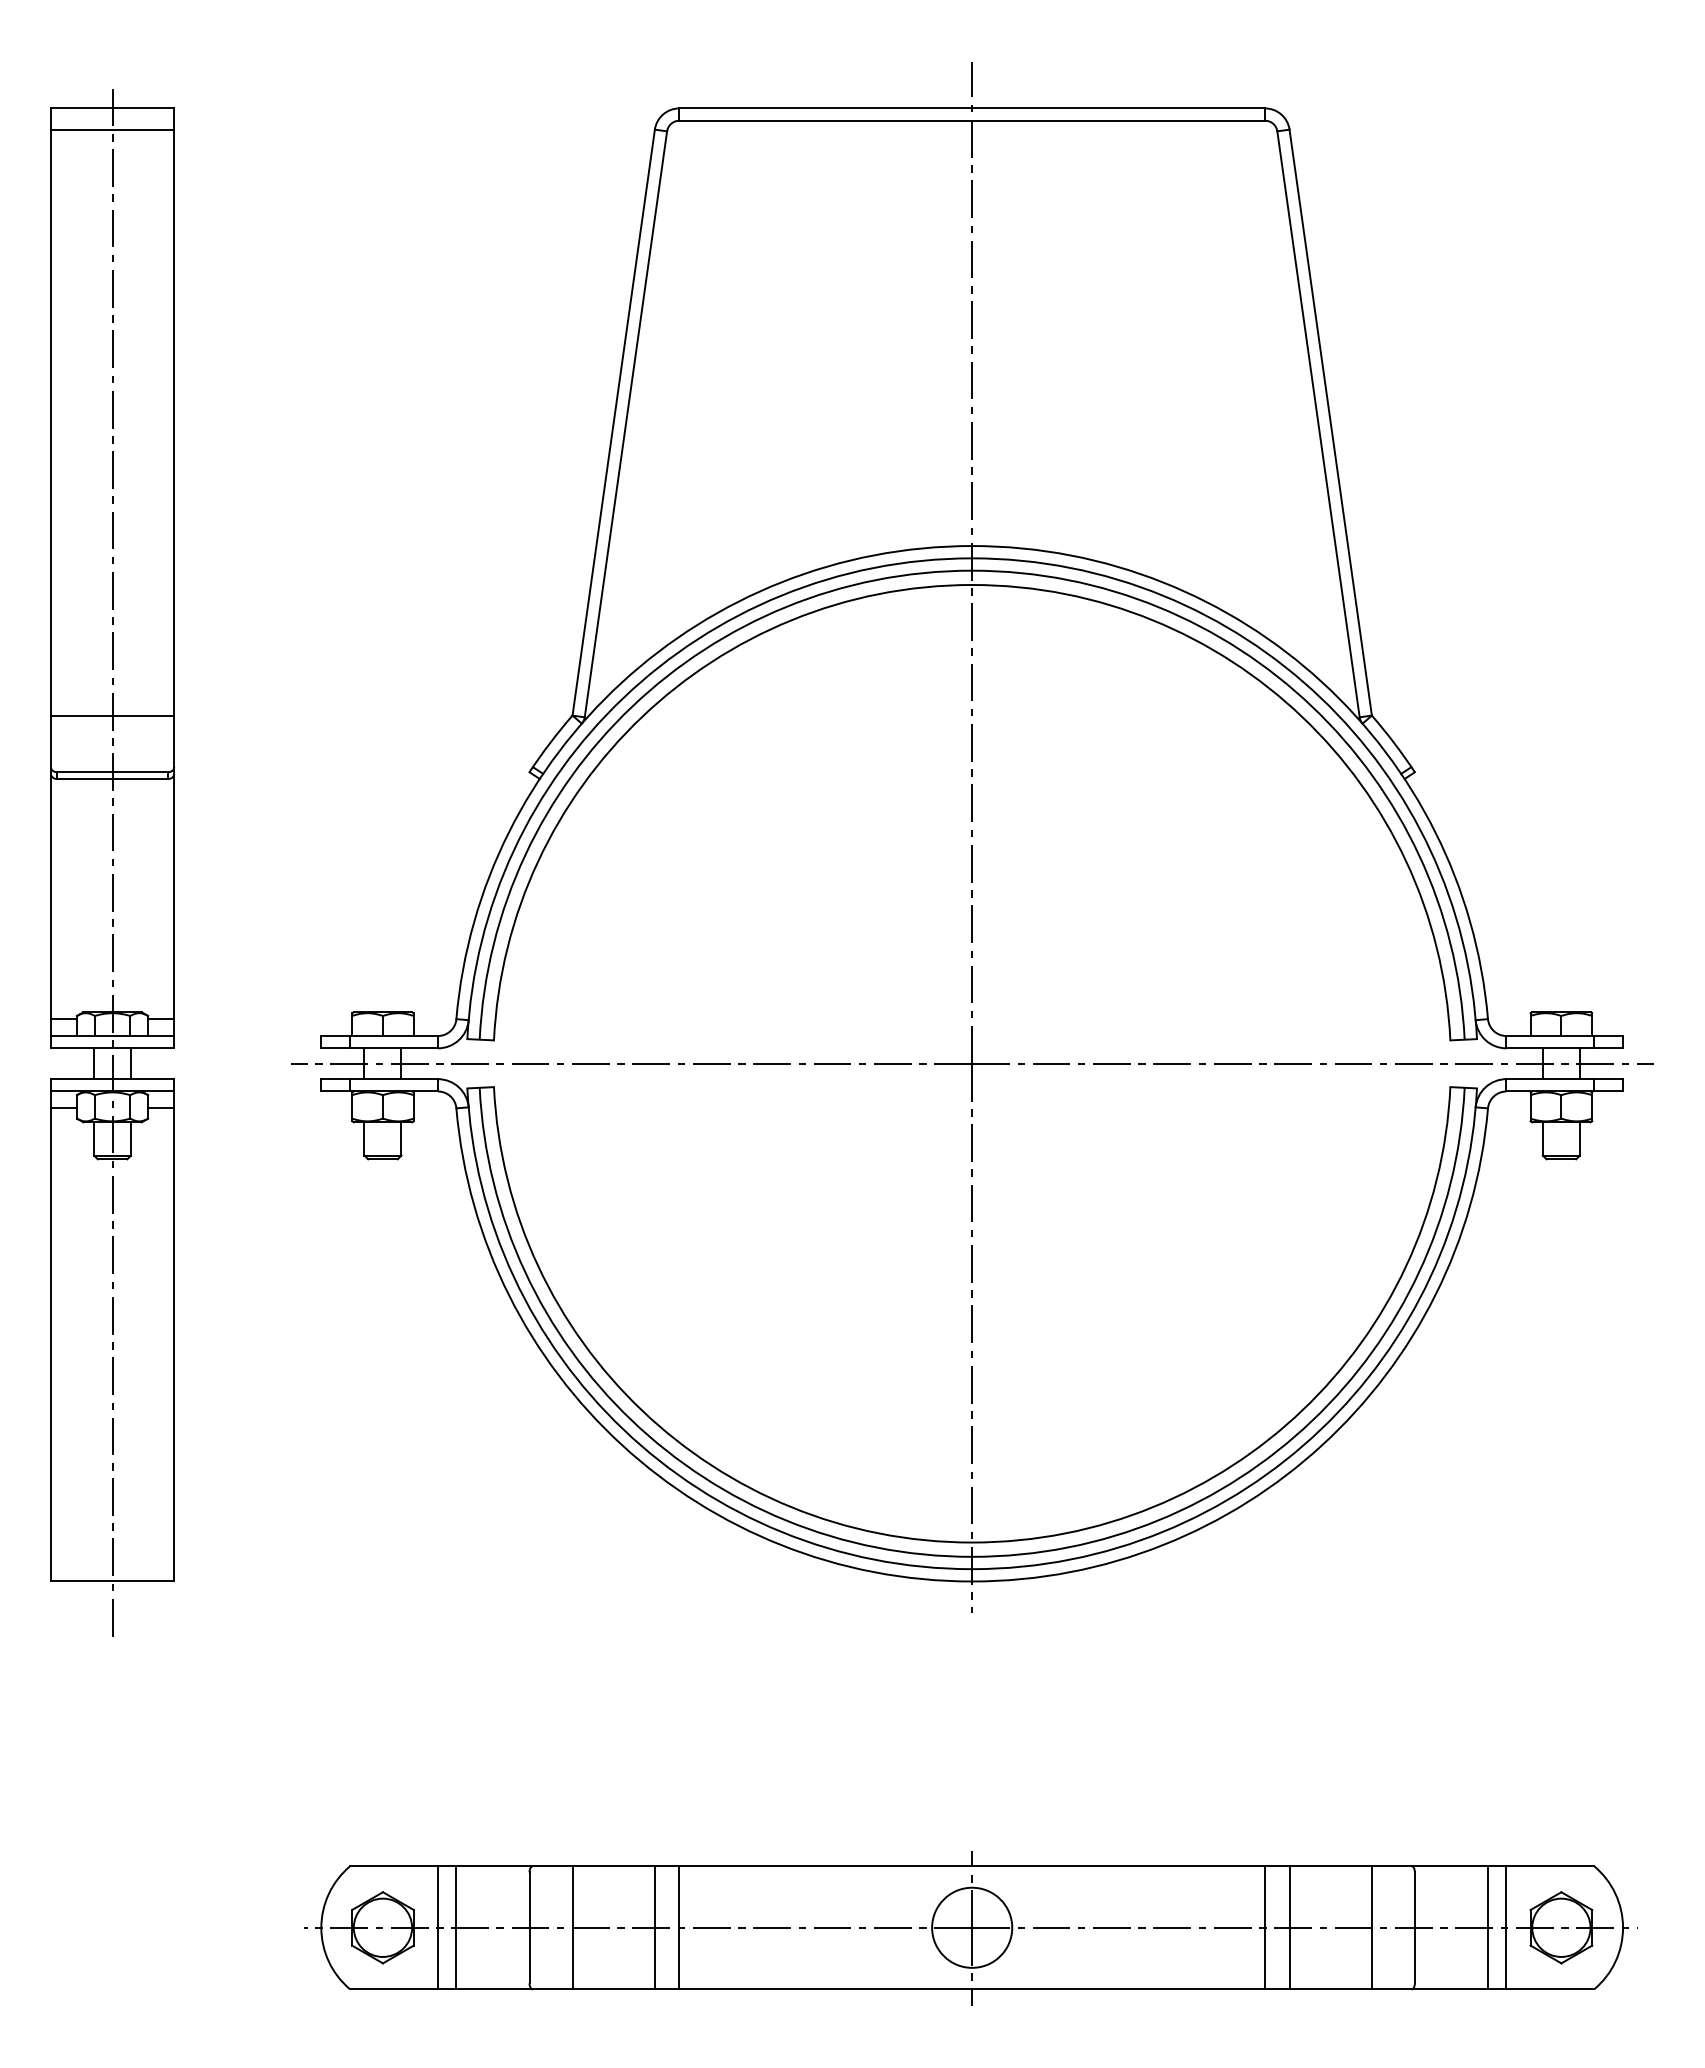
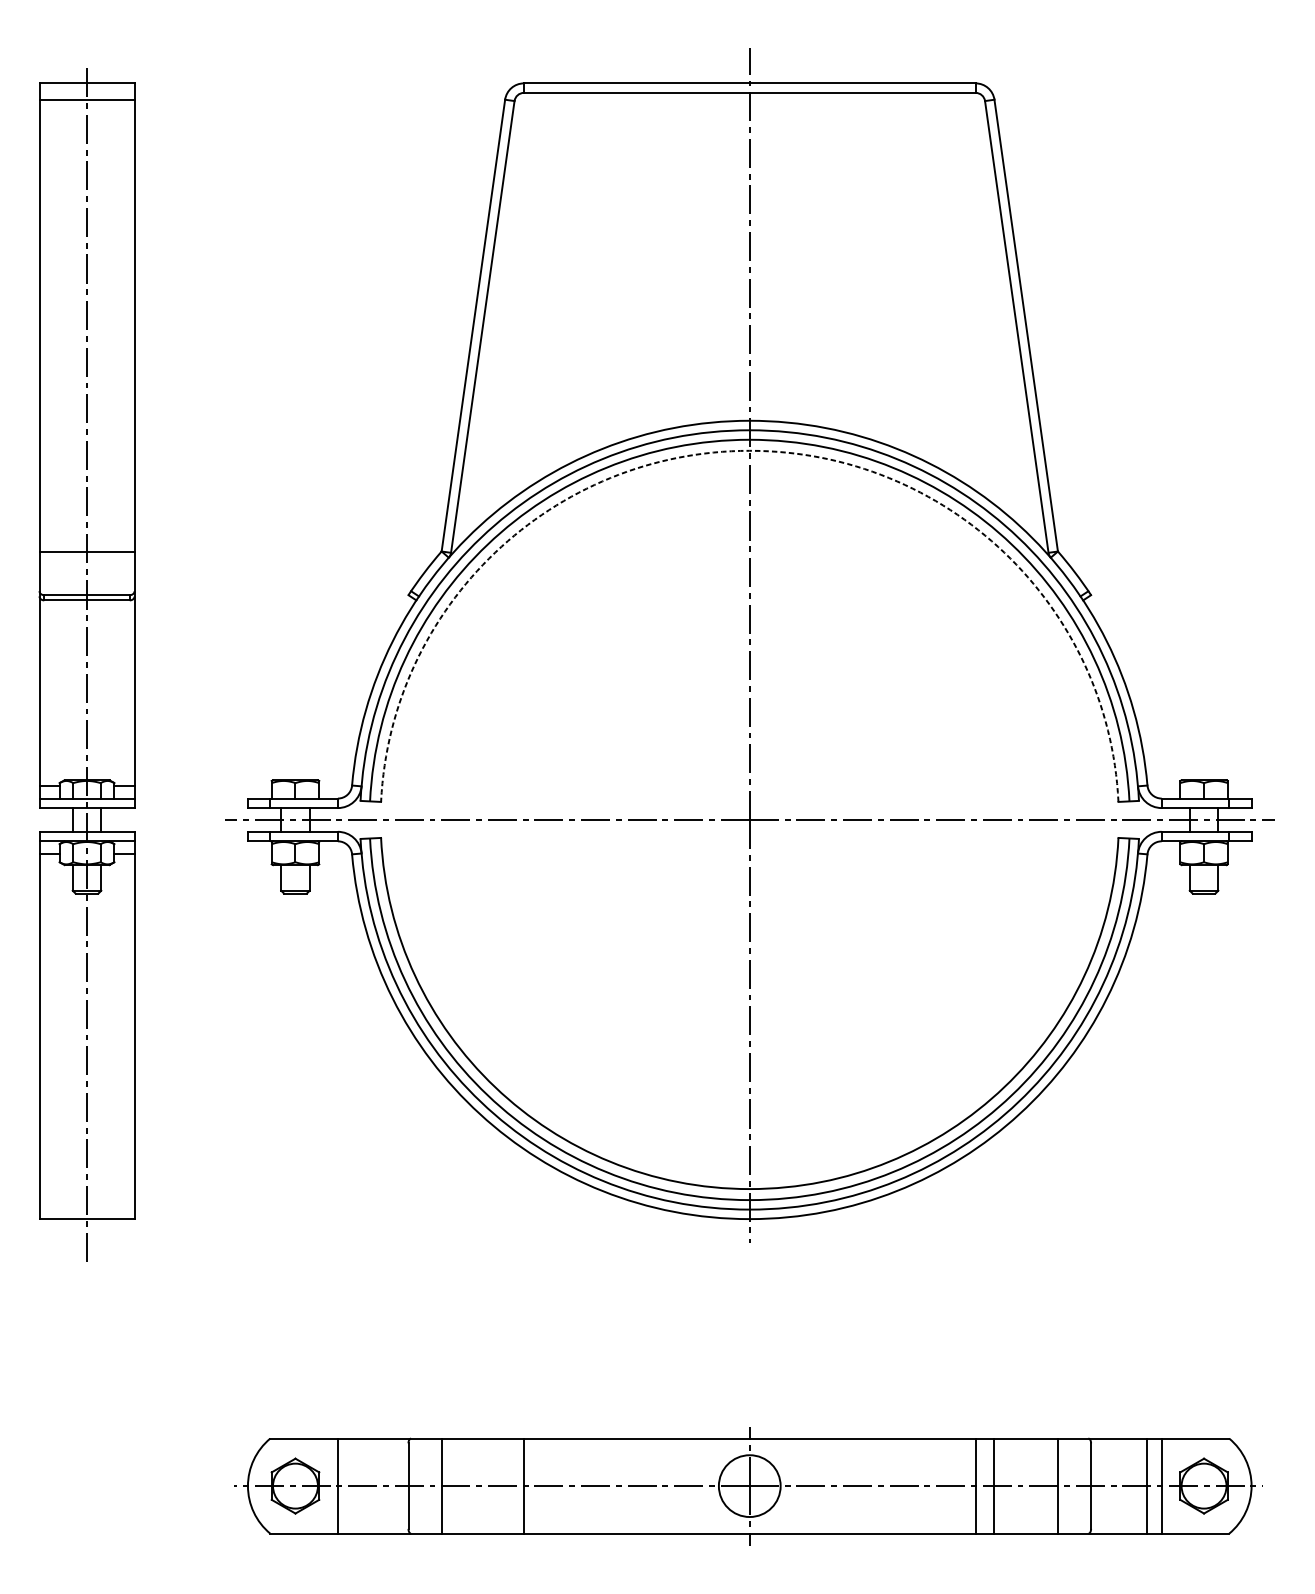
arc: (972, 585) -> (750, 451), solid -> dashed
line: (456, 1927) -> (352, 1485), removed
line: (654, 1927) -> (504, 1485), removed

